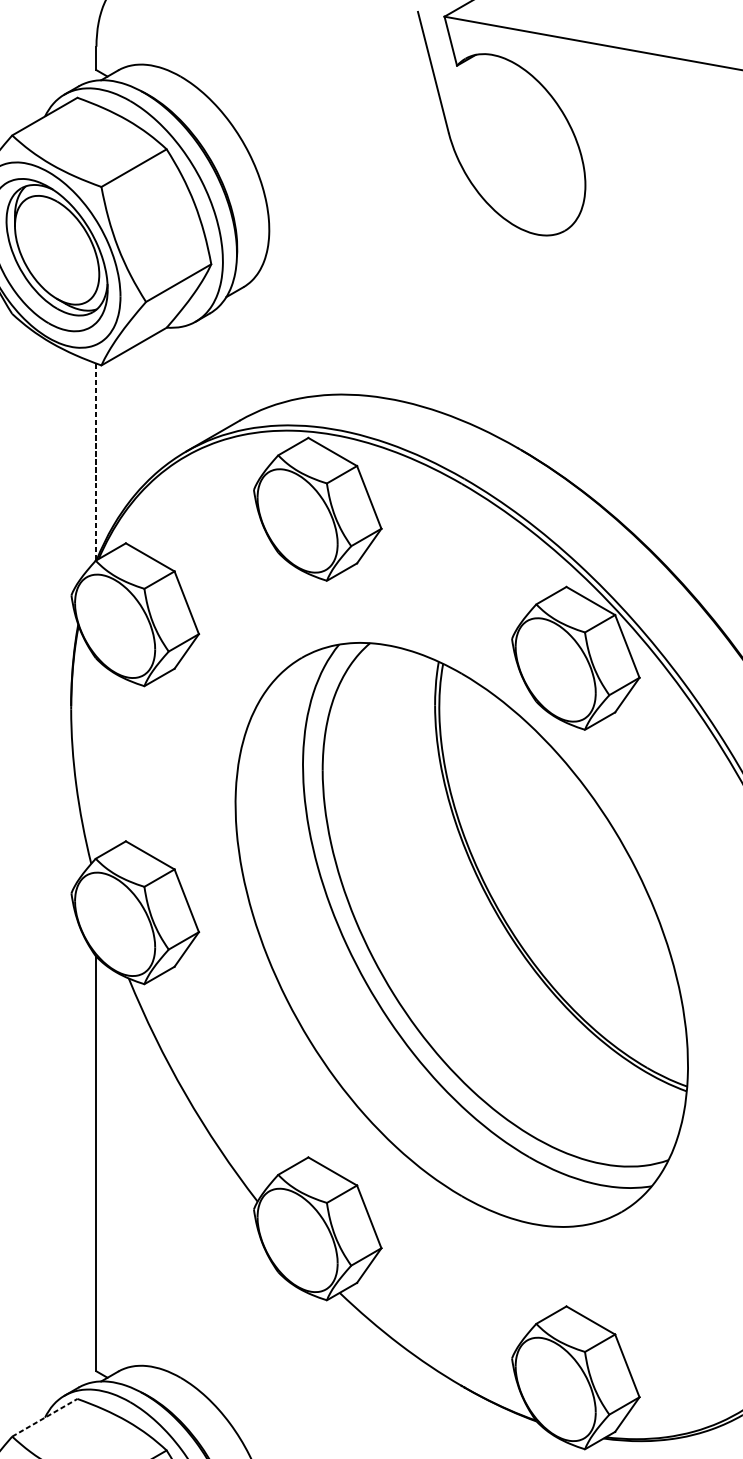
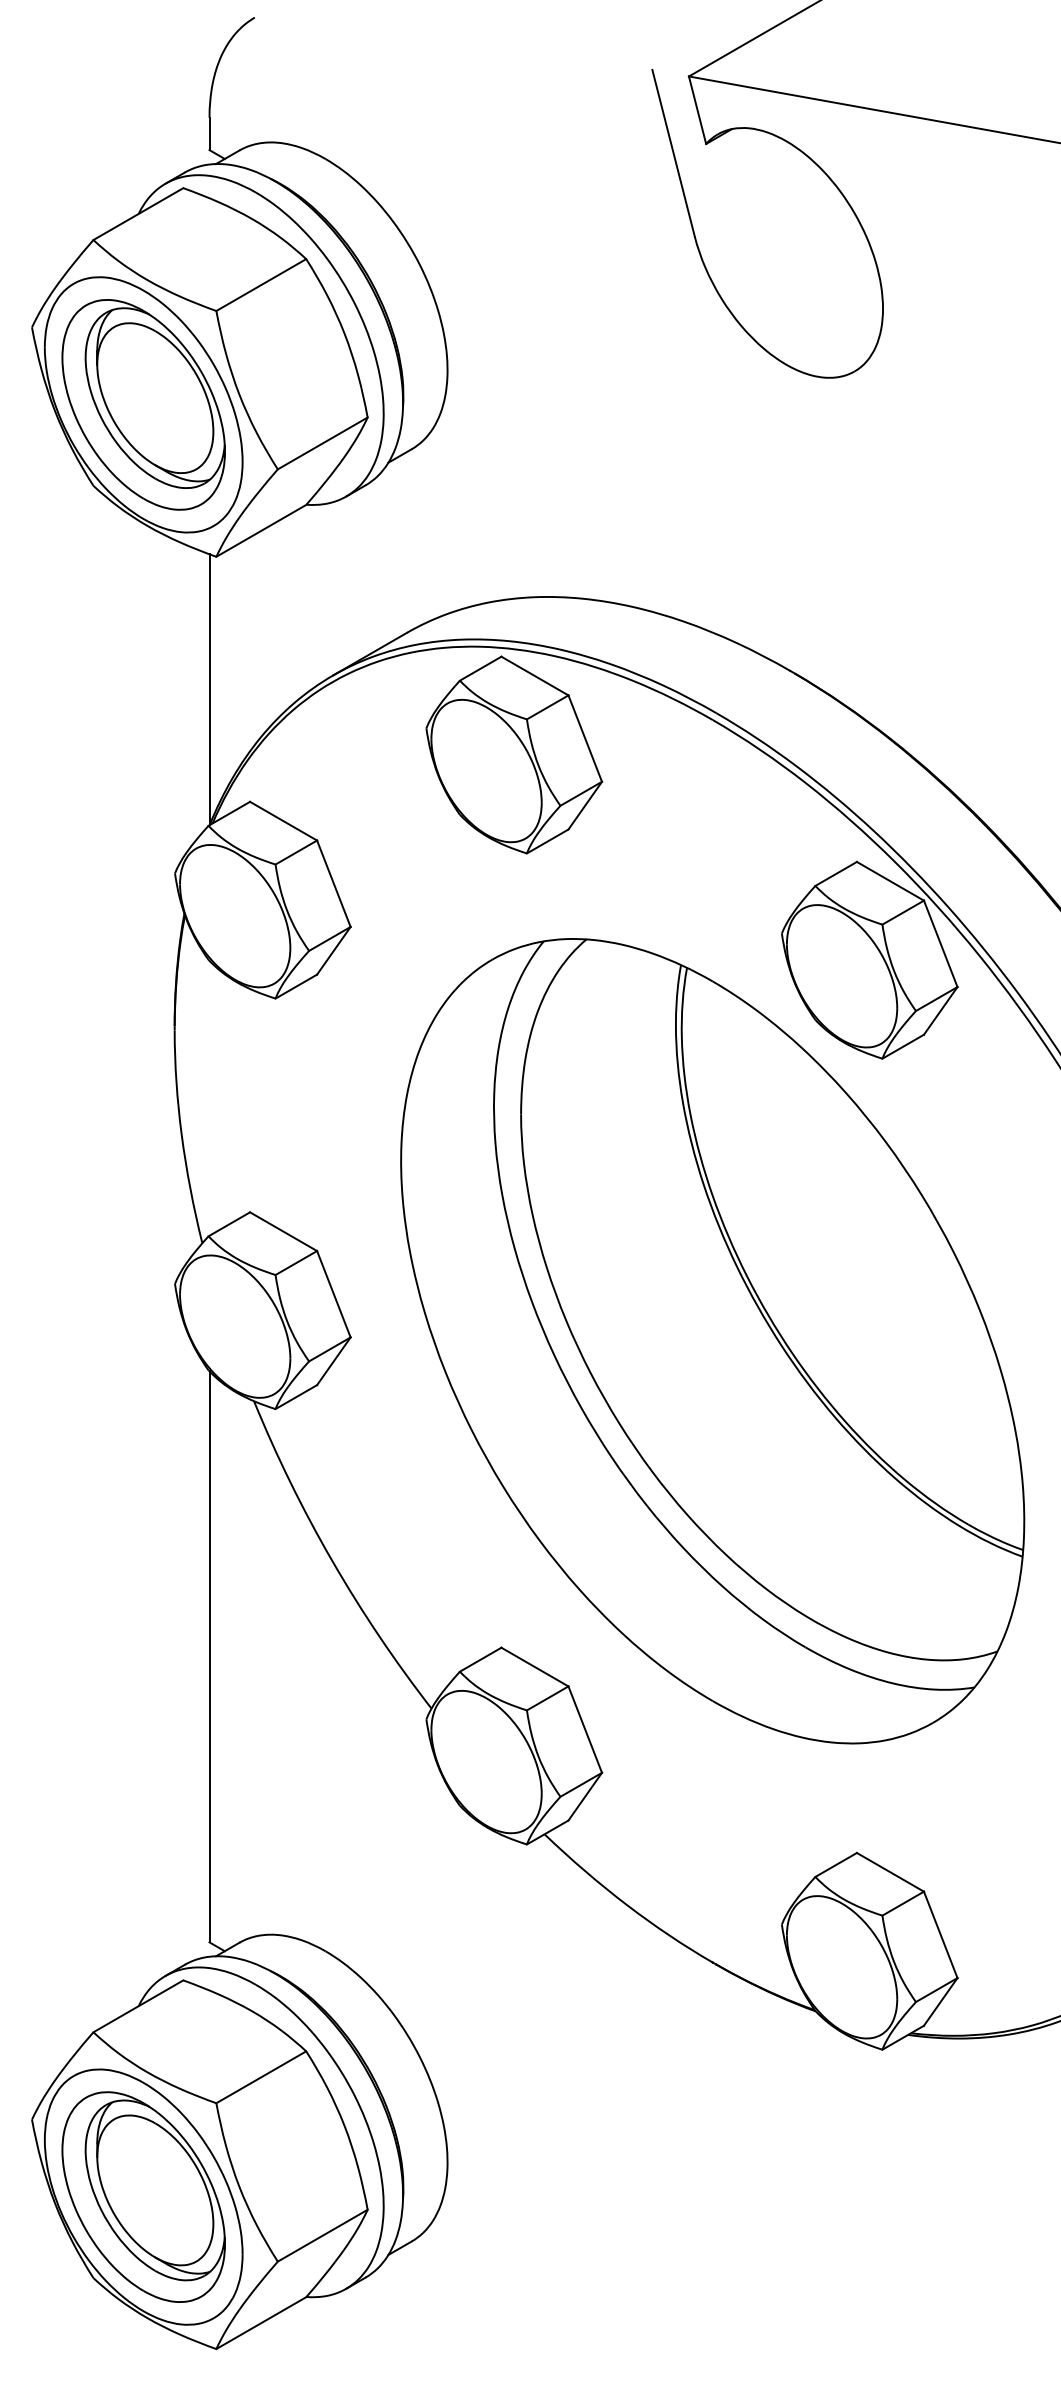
line: (96, 462) -> (209, 690), dashed -> solid
line: (44, 1417) -> (138, 2006), dashed -> solid

